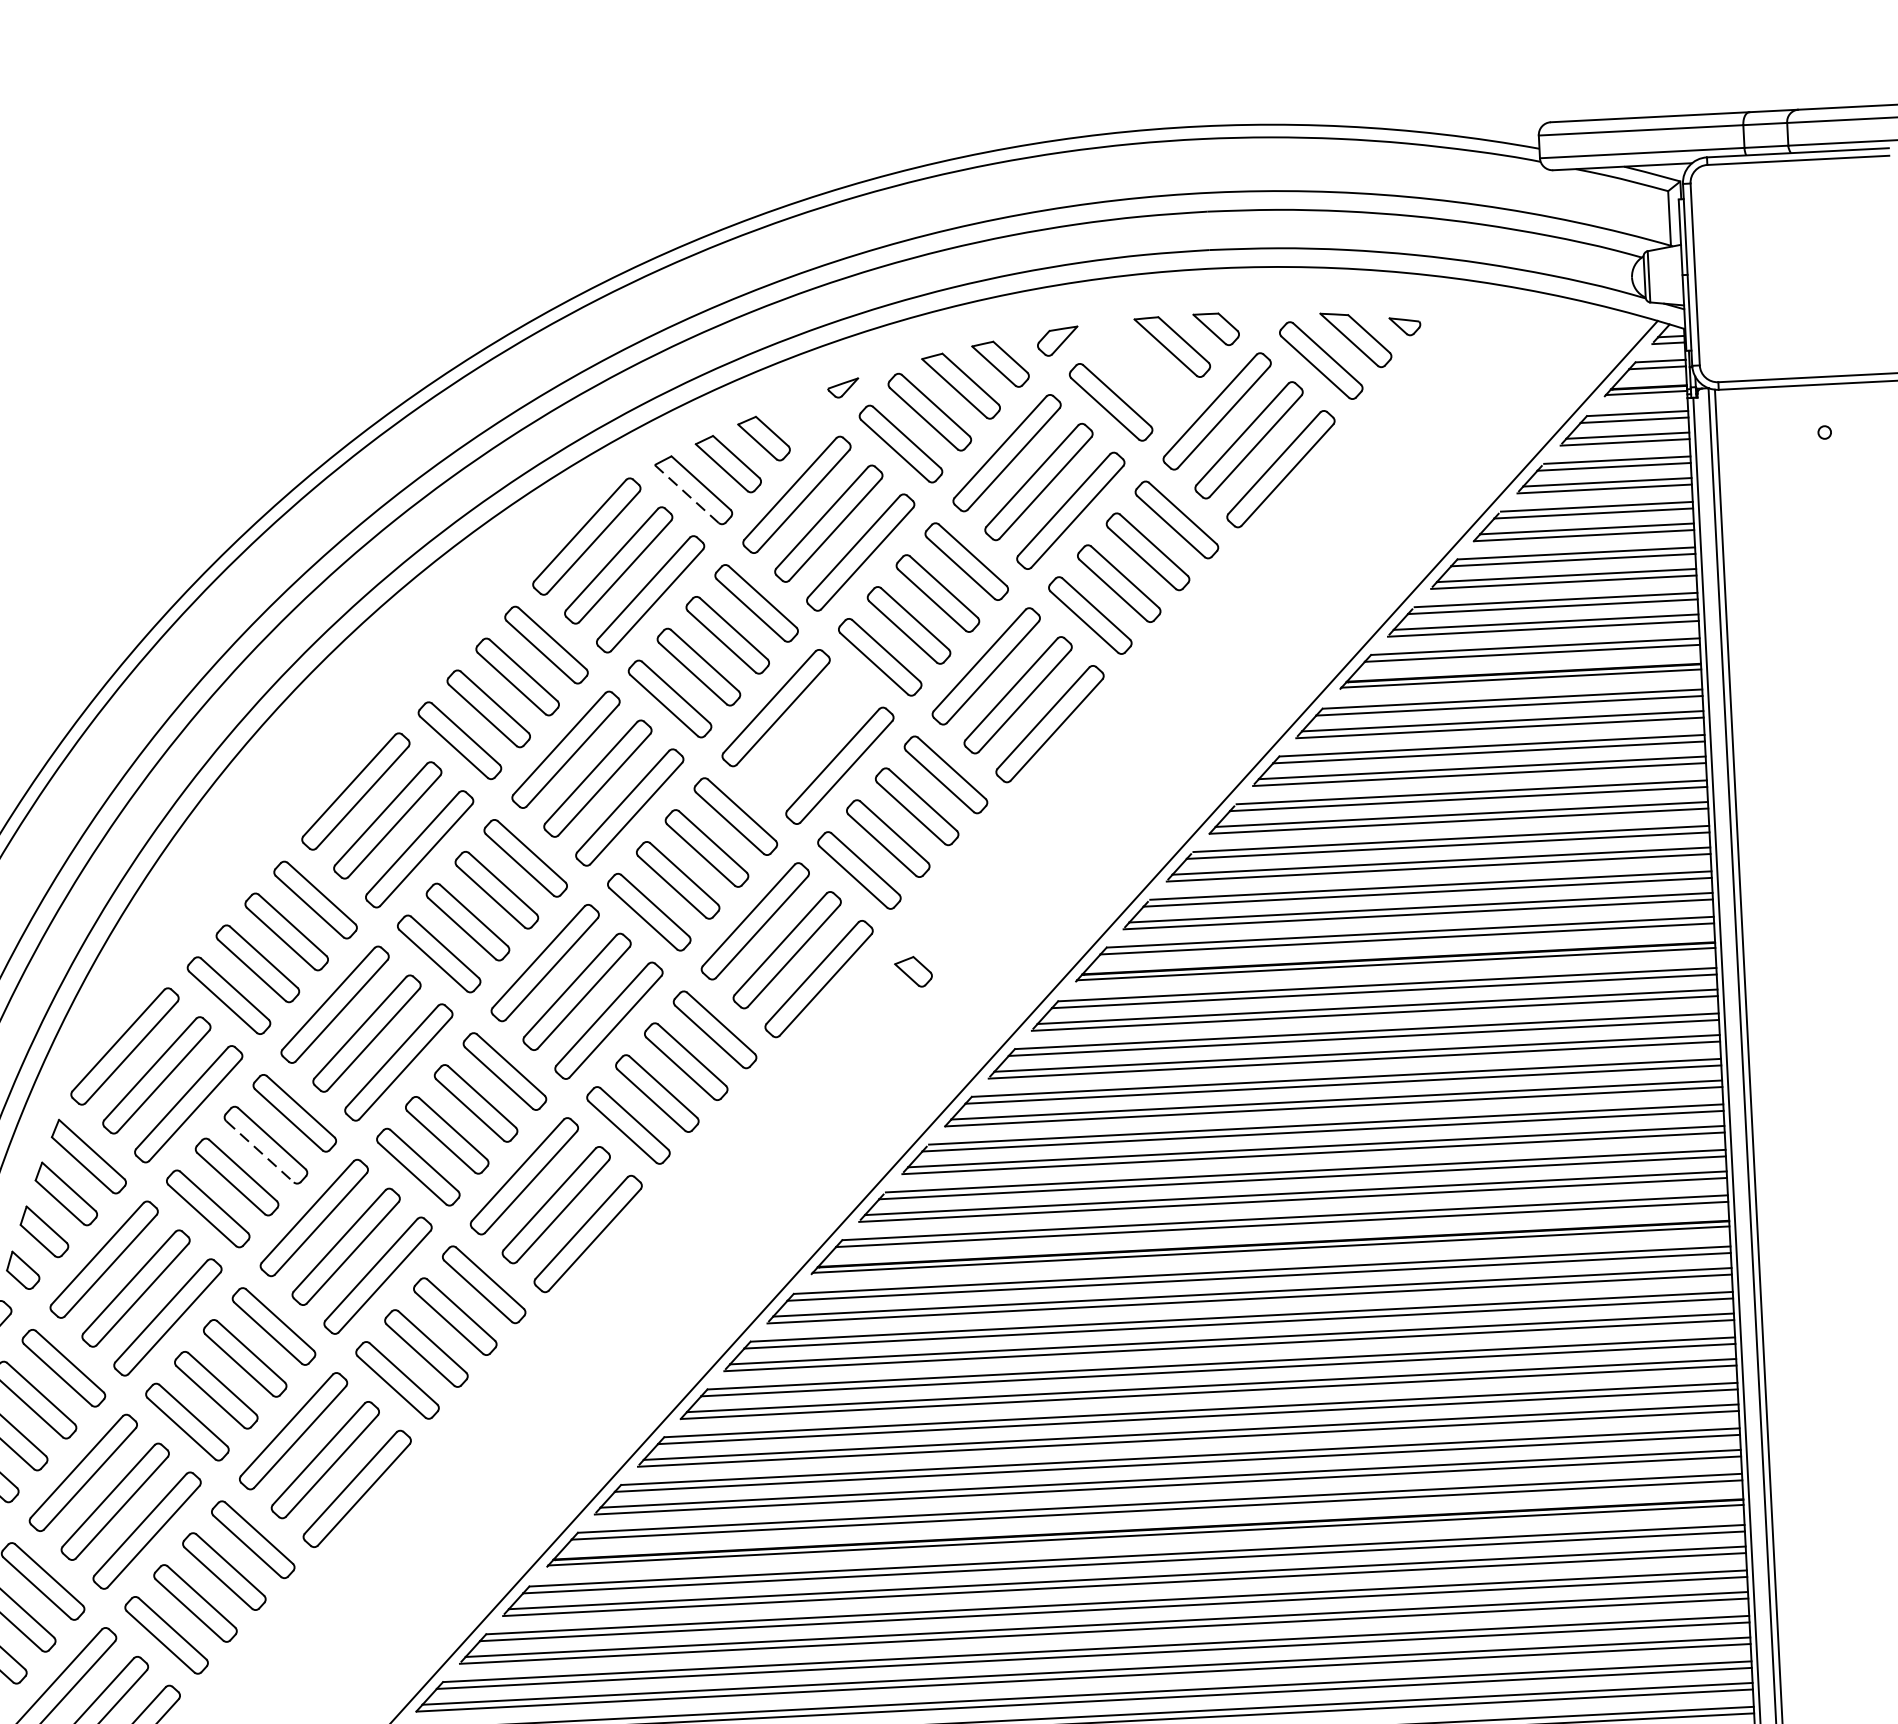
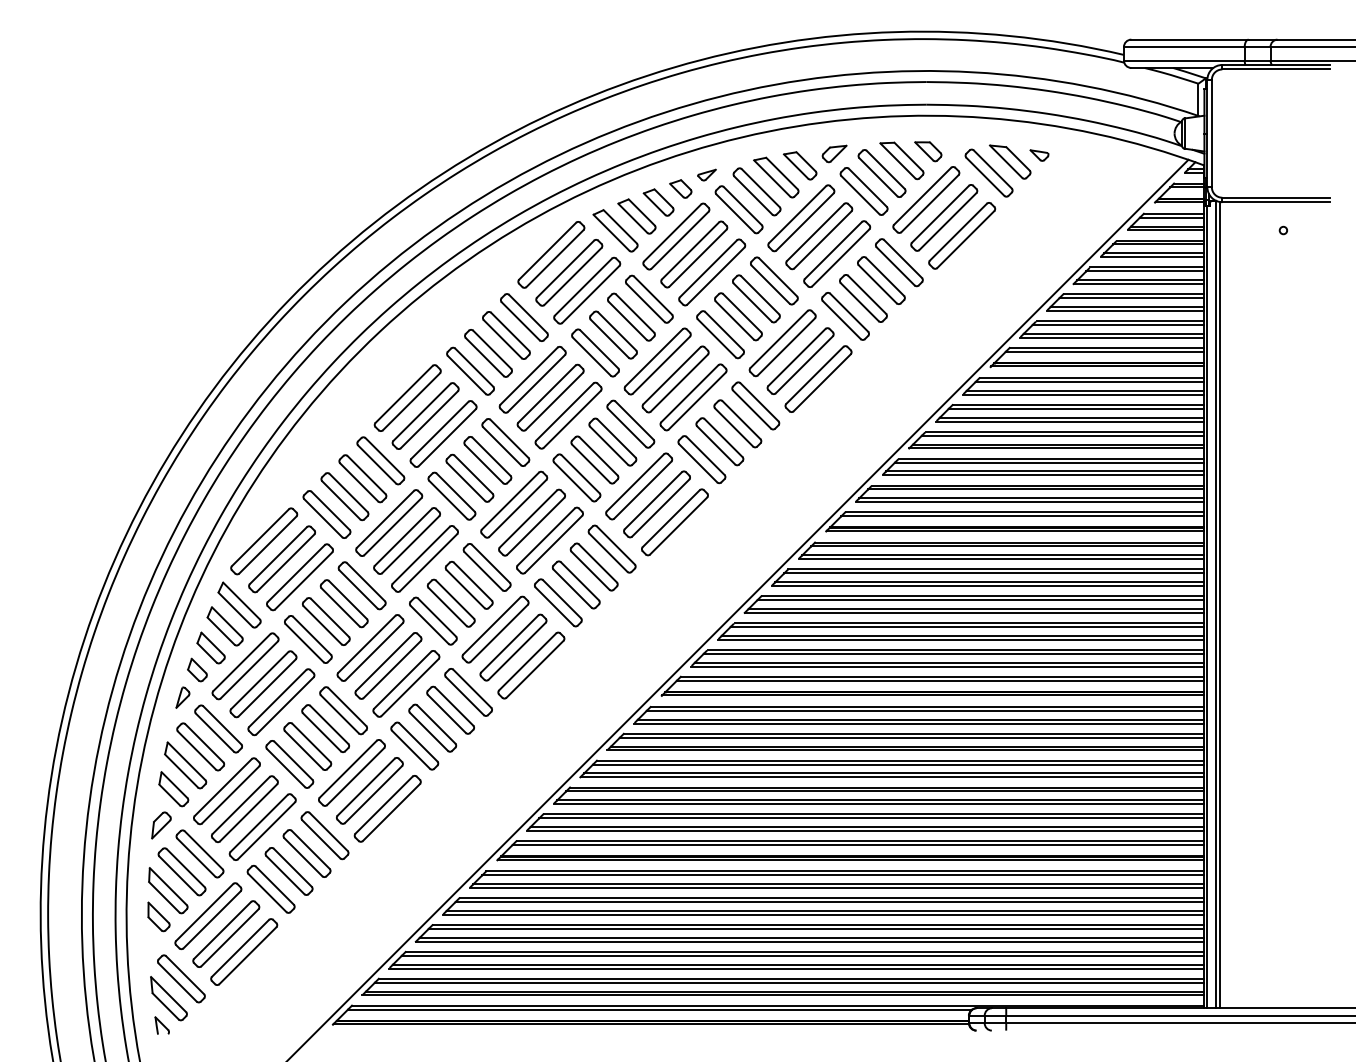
part: (1139, 370) -> (881, 173), added
line: (686, 495) -> (611, 233), dashed -> solid
part: (807, 737) -> (675, 379), added
part: (913, 971) -> (680, 188), moved
line: (259, 1151) -> (340, 607), dashed -> solid

